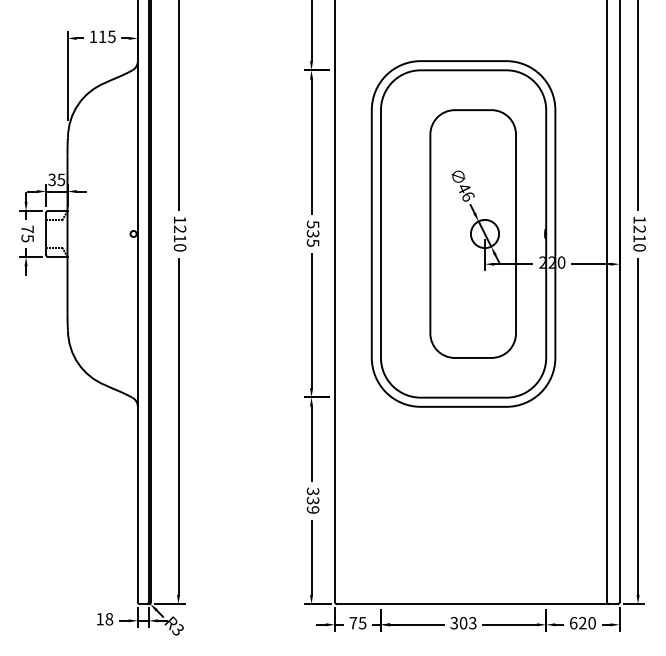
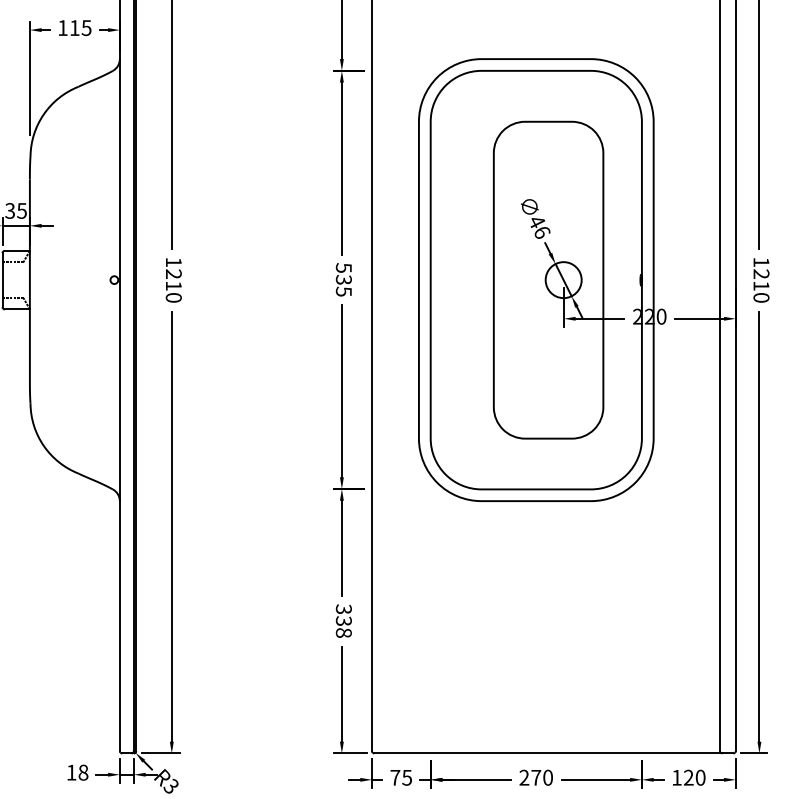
text: (312, 509) -> (343, 632), 339 -> 338
text: (463, 622) -> (536, 776), 303 -> 270
text: (573, 622) -> (676, 776), 620 -> 120

